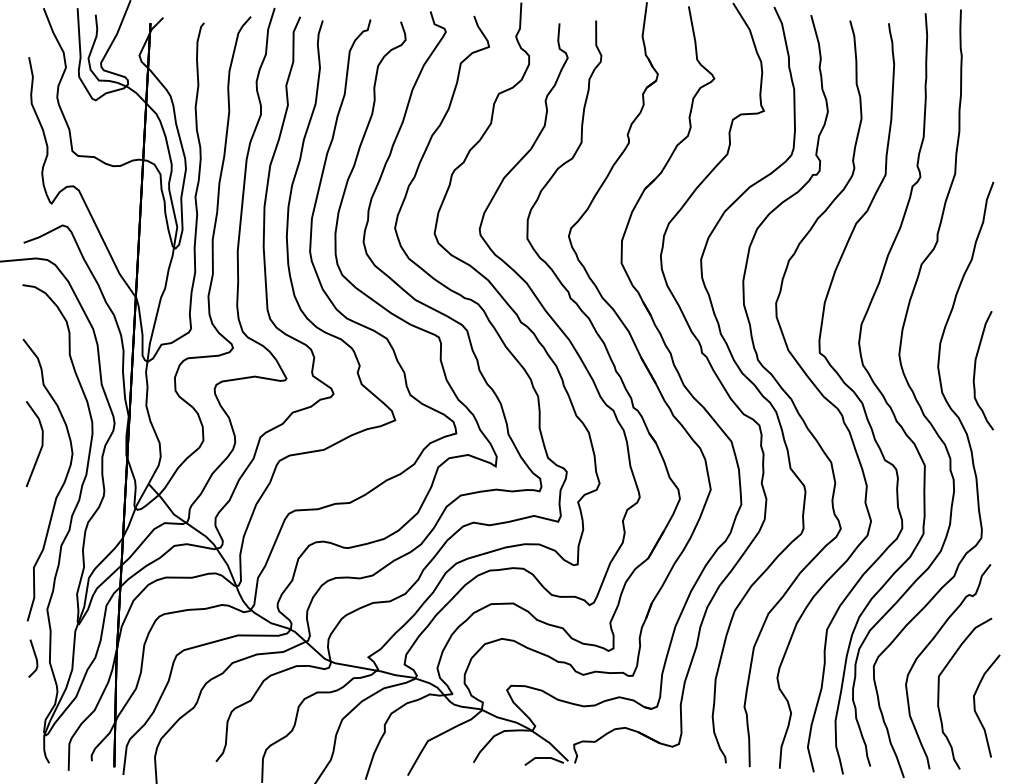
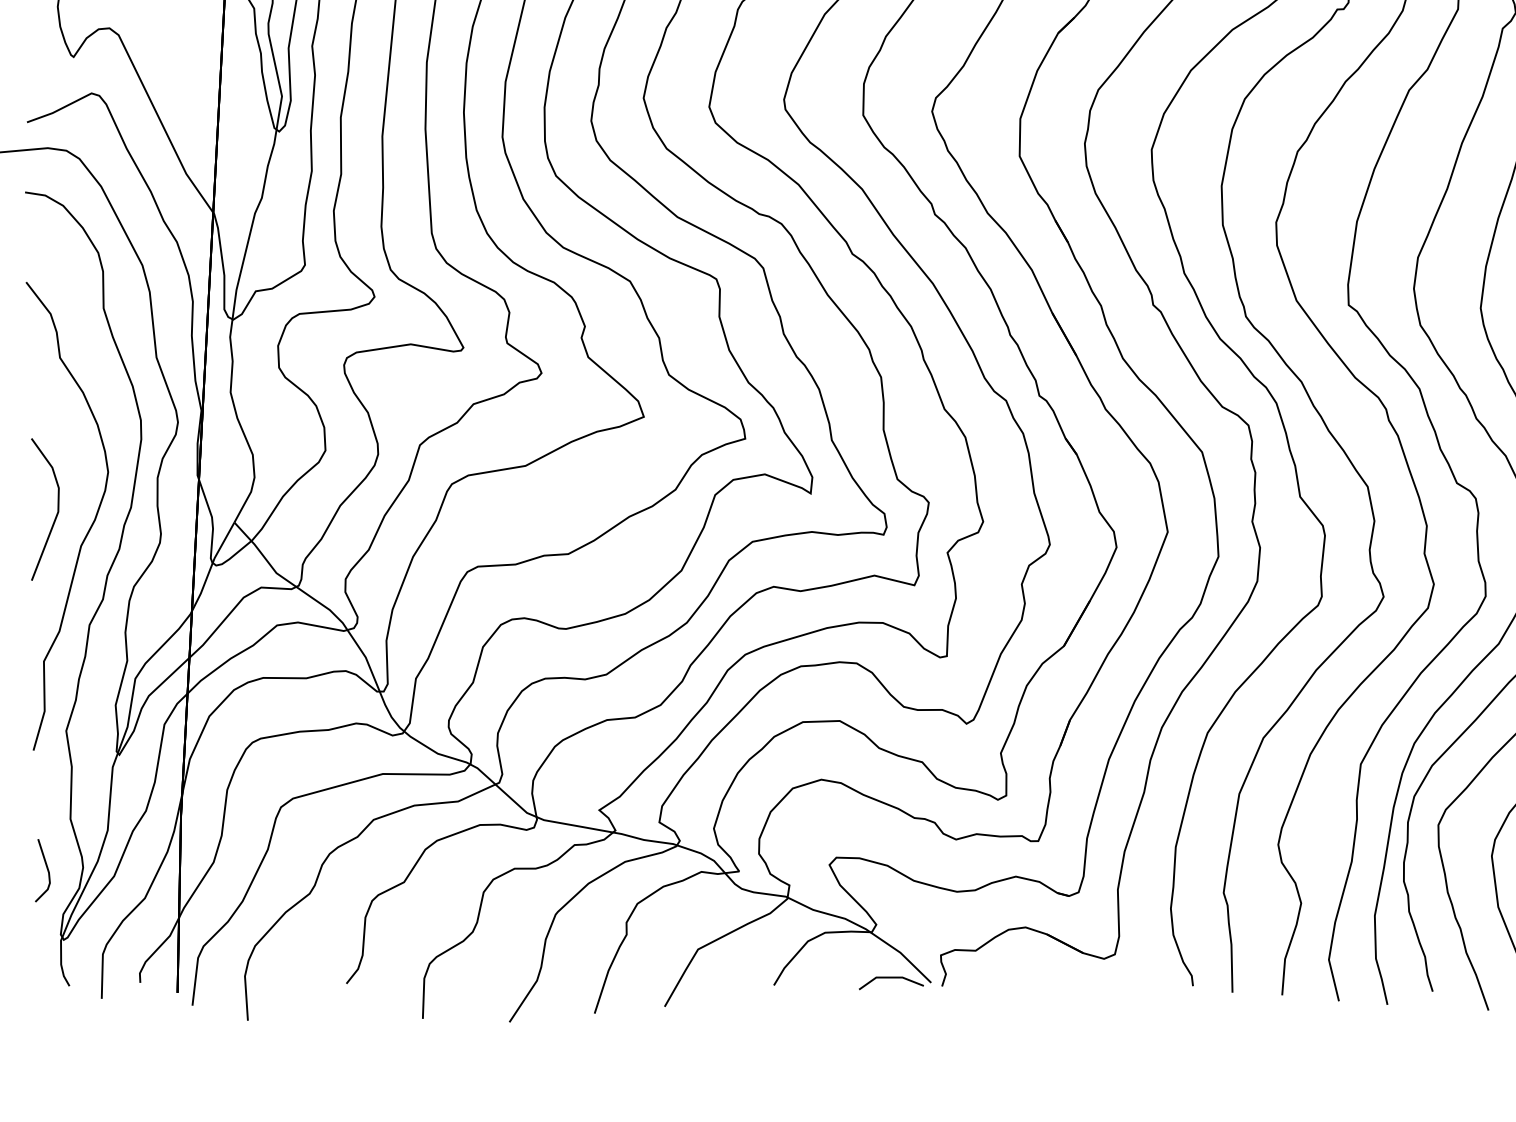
line: (40, 447) -> (54, 515), moved
line: (35, 658) -> (46, 870), moved

